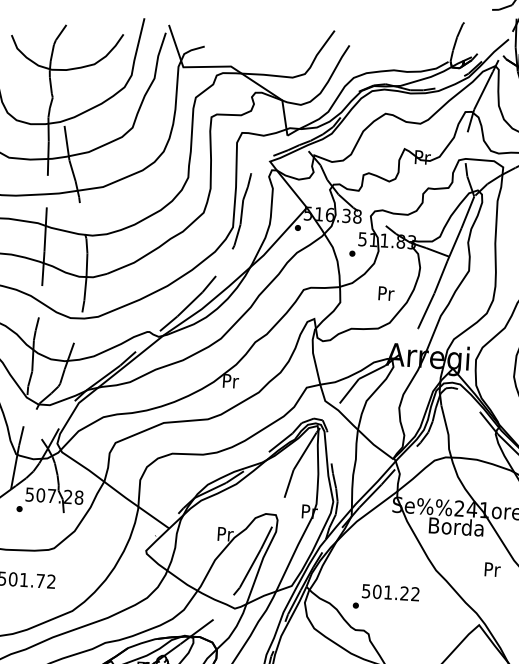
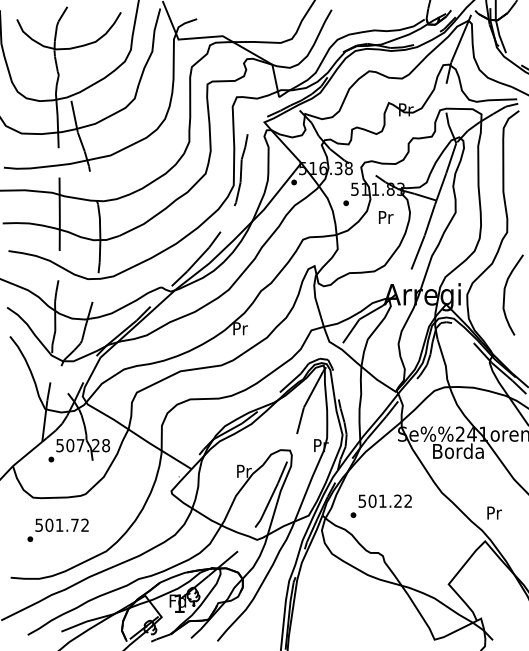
text: (386, 293) -> (386, 217), moved
text: (492, 569) -> (494, 512), moved
text: (385, 596) -> (380, 505), moved

